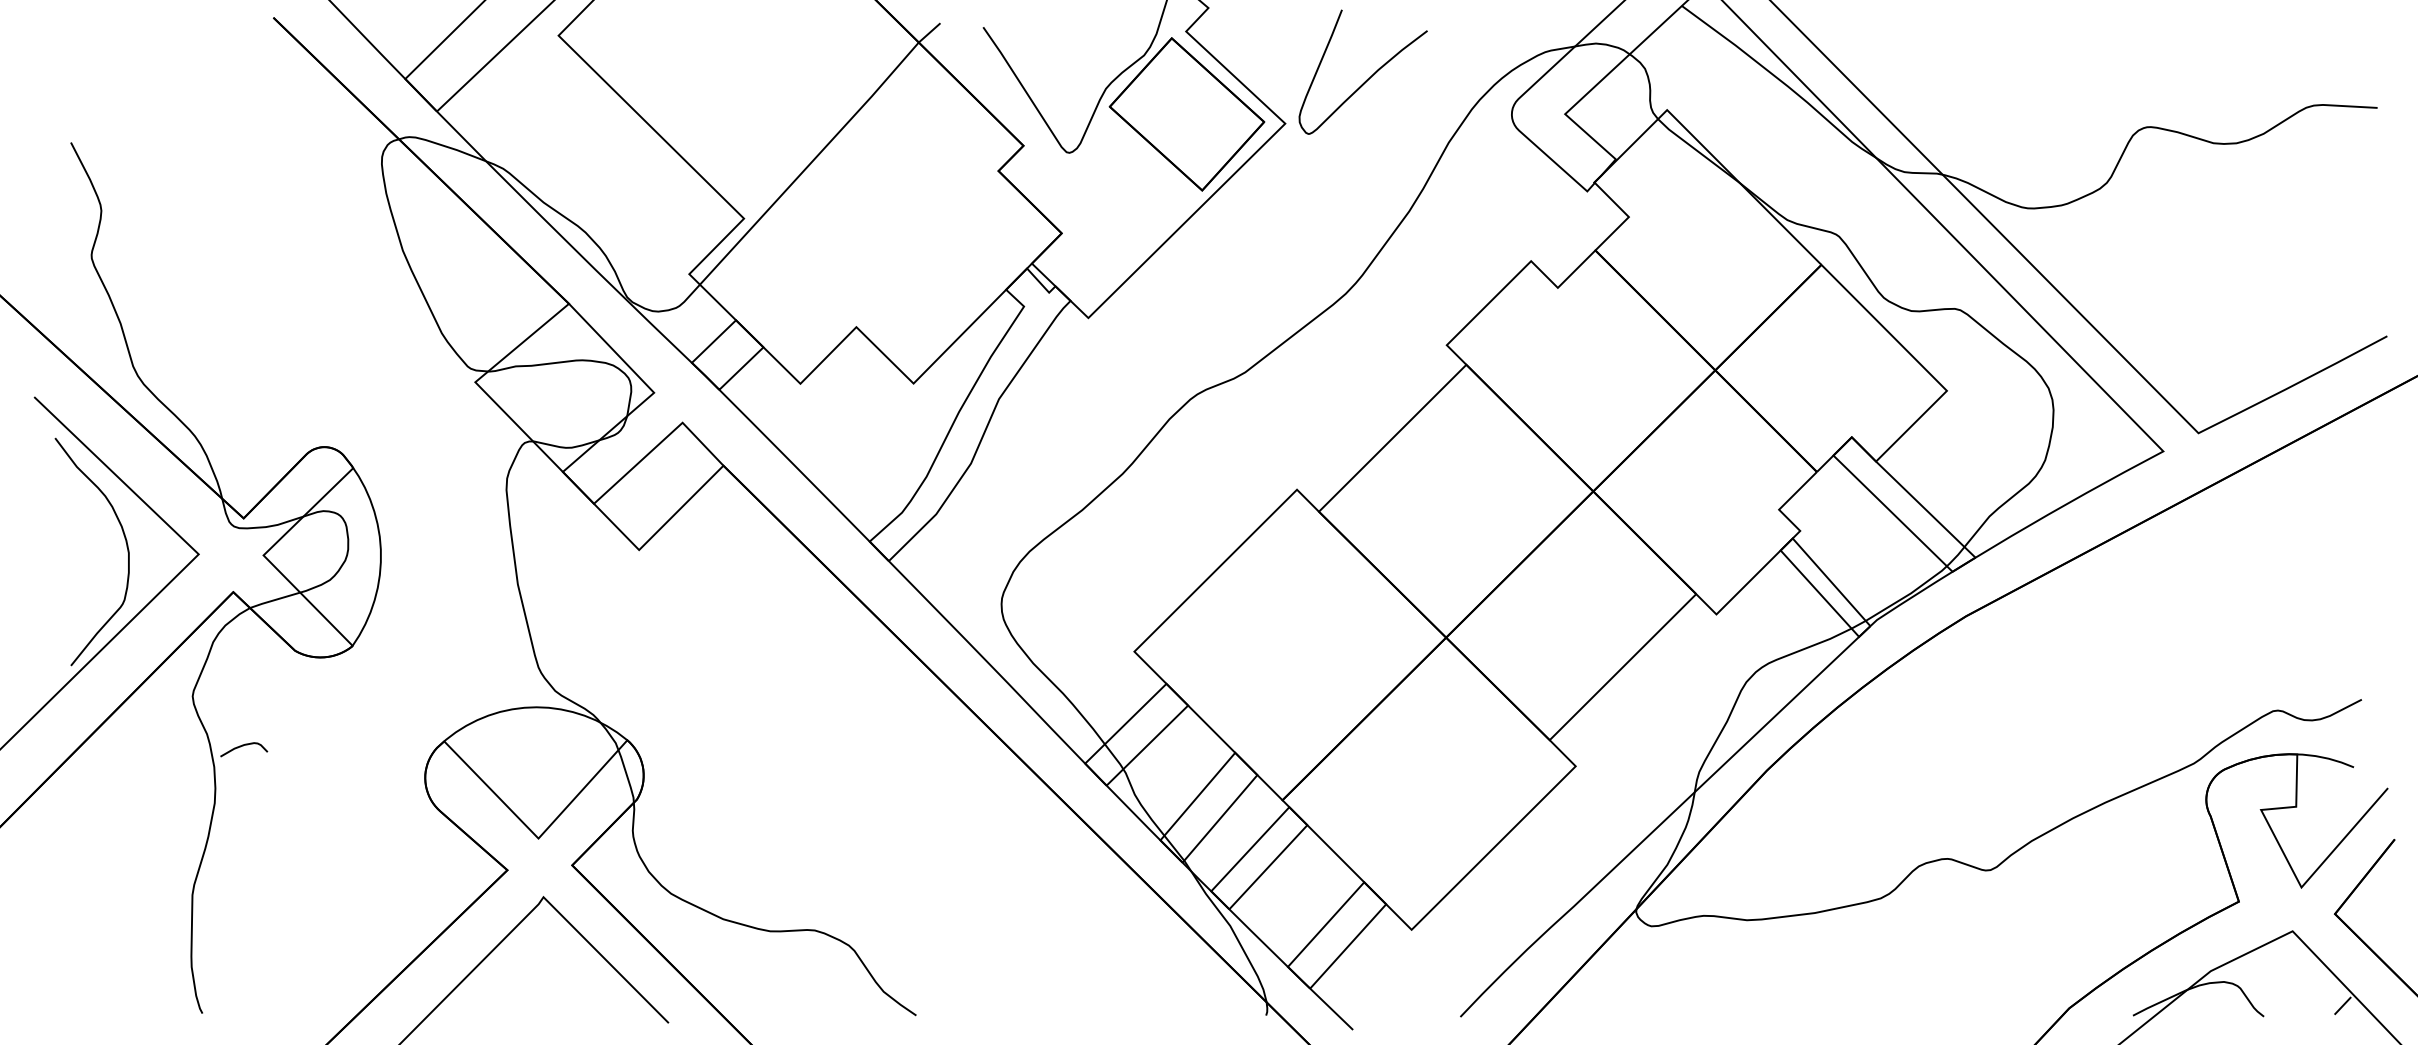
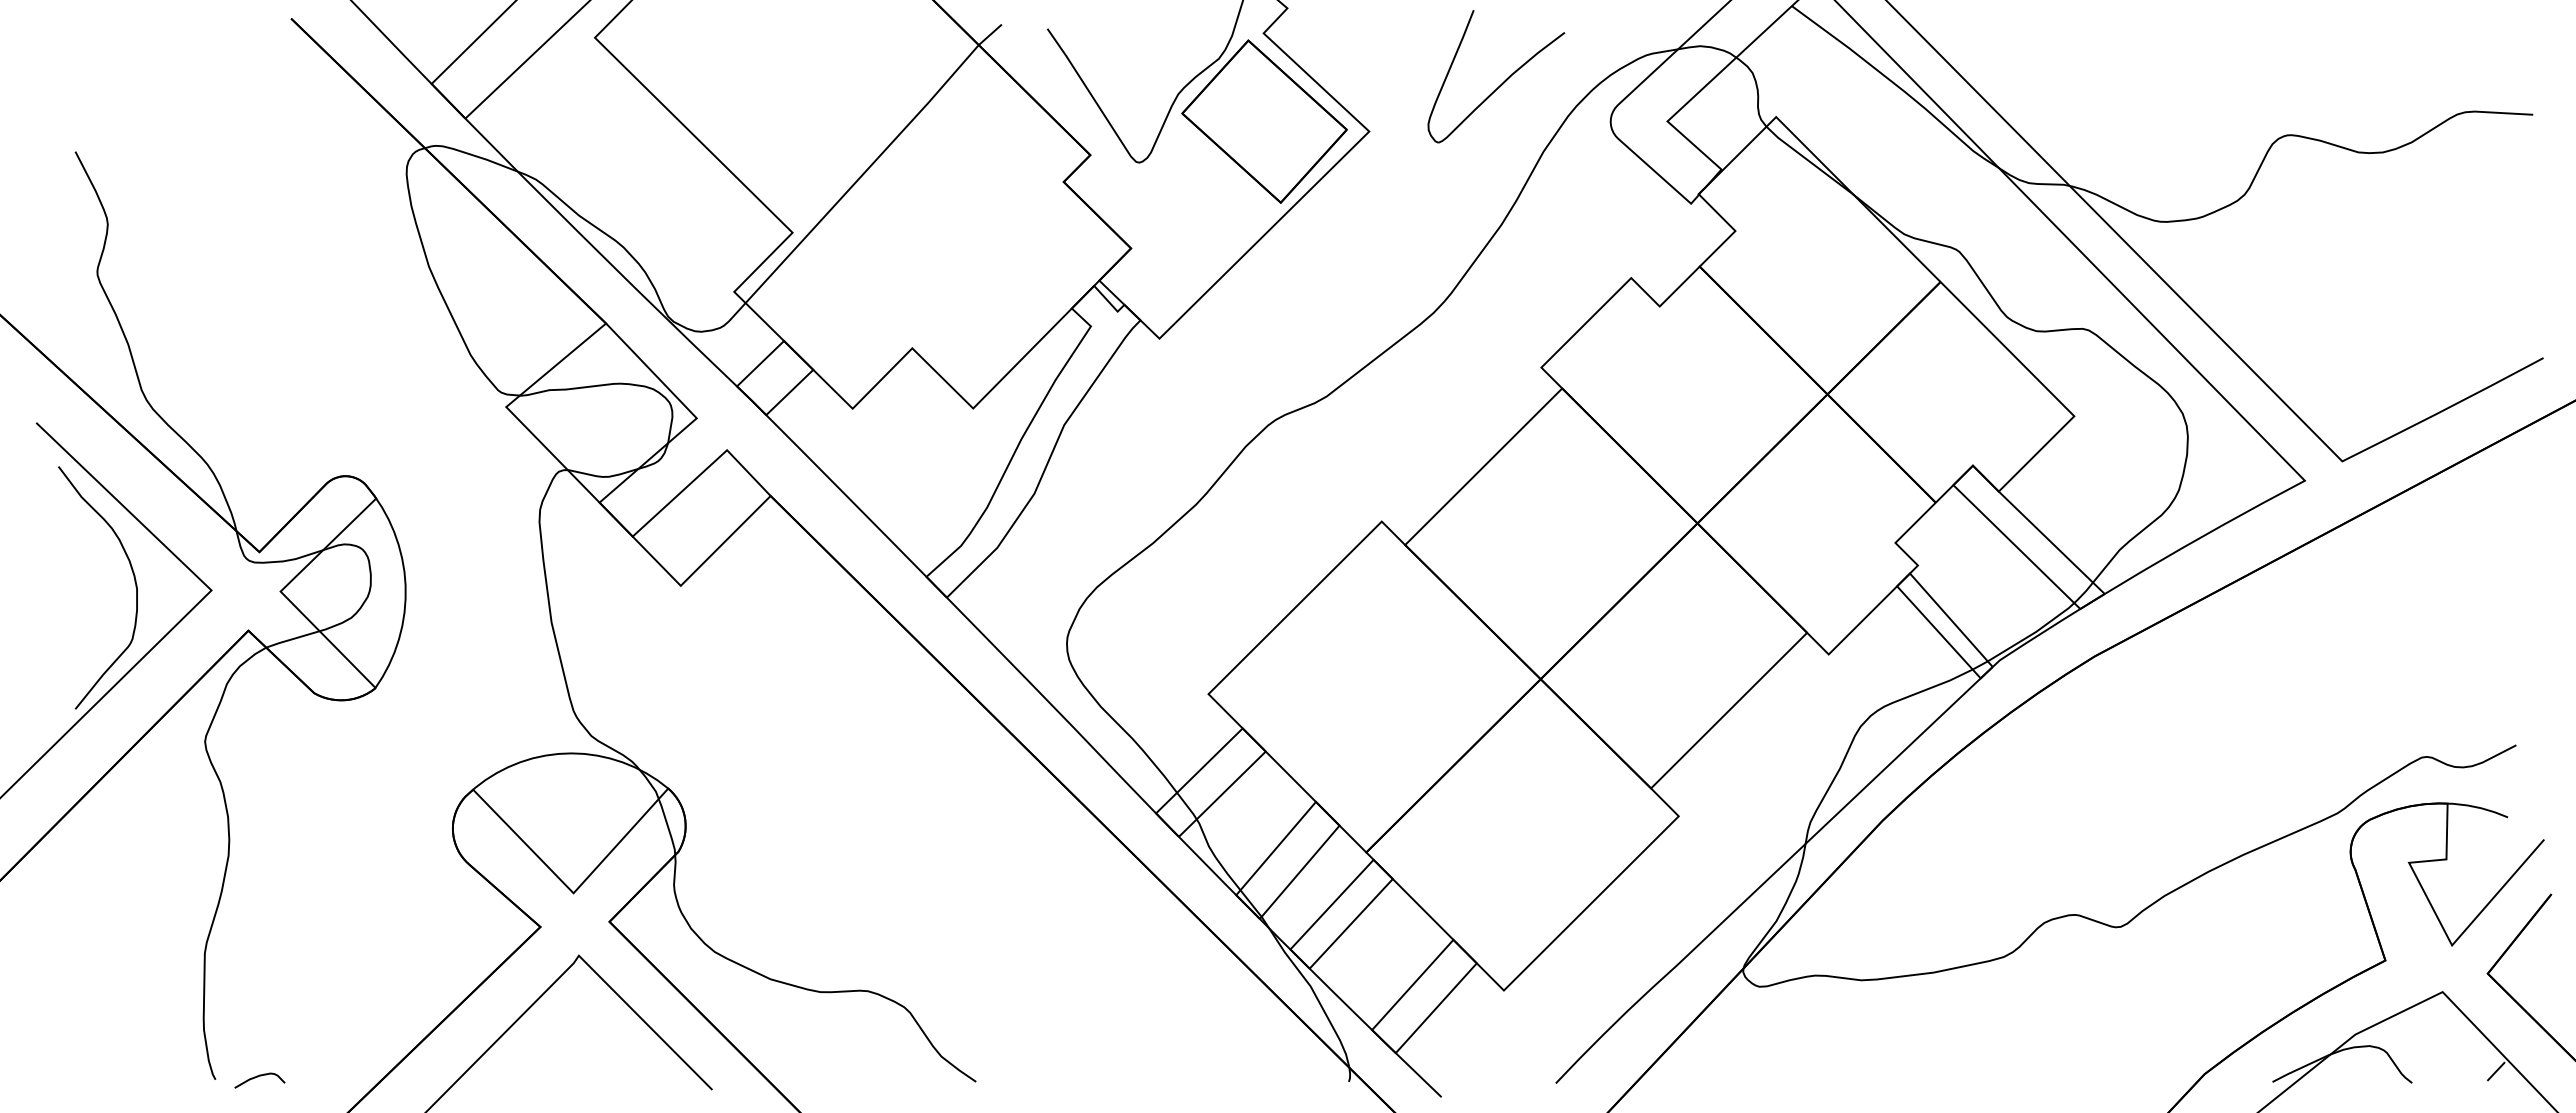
curve: (1369, 77) -> (1502, 82), moved
curve: (242, 746) -> (258, 1077), moved

